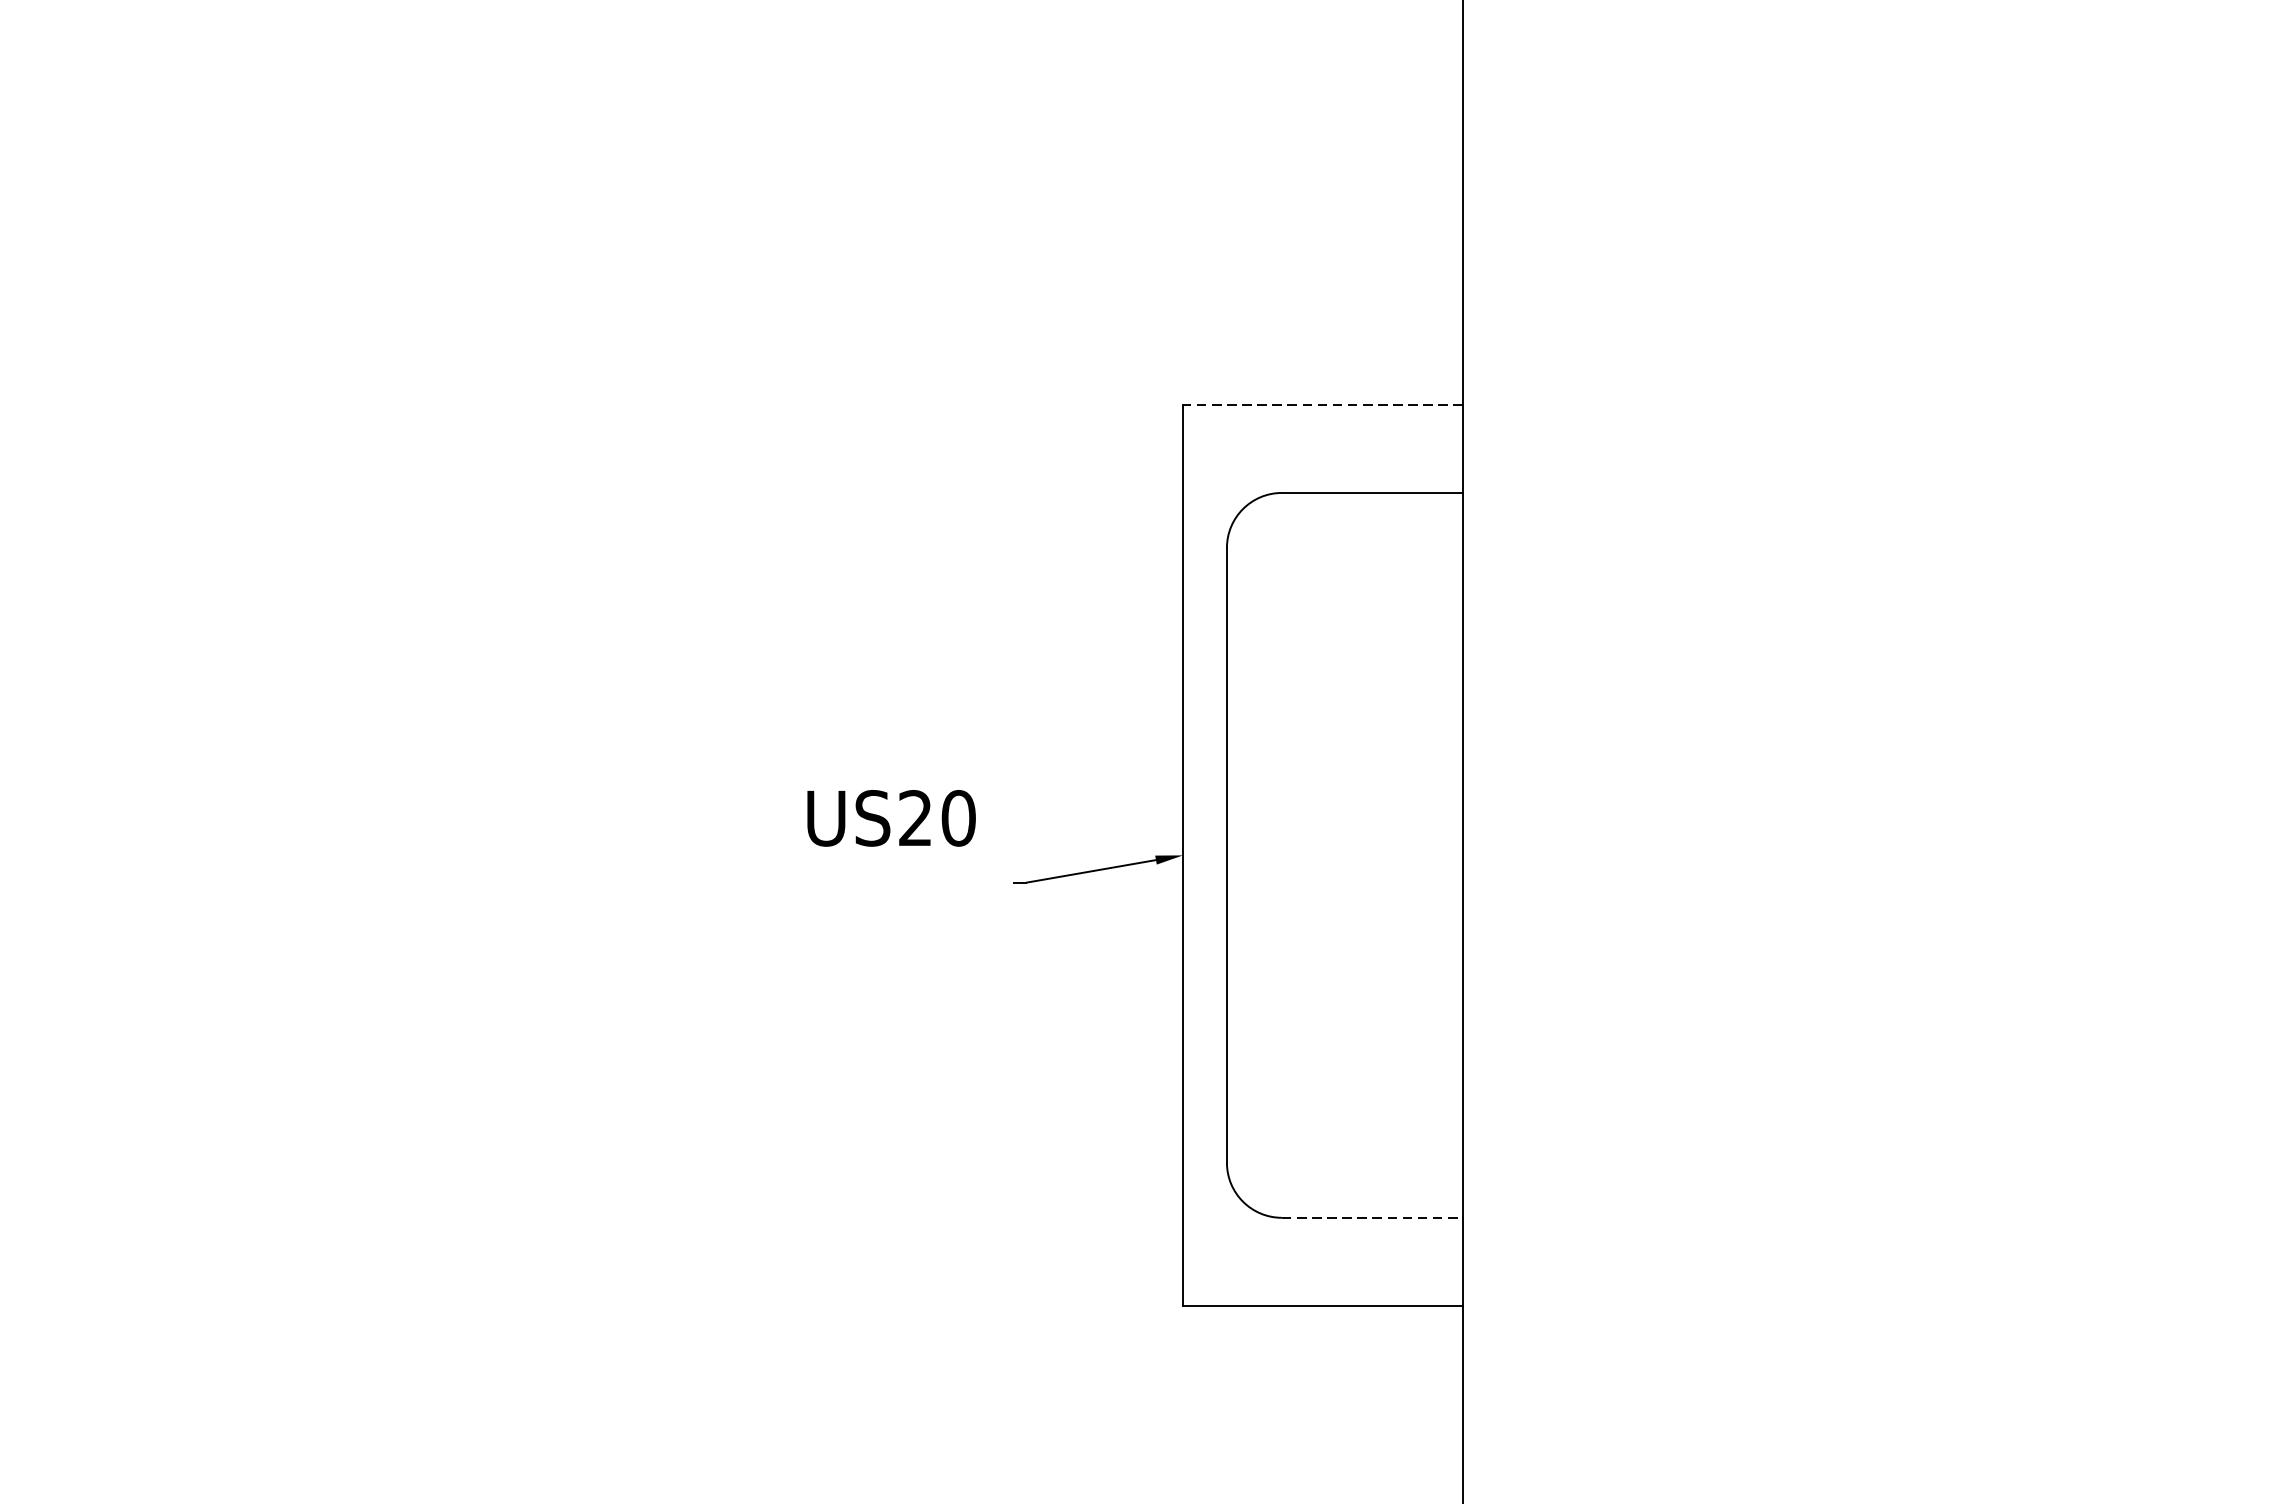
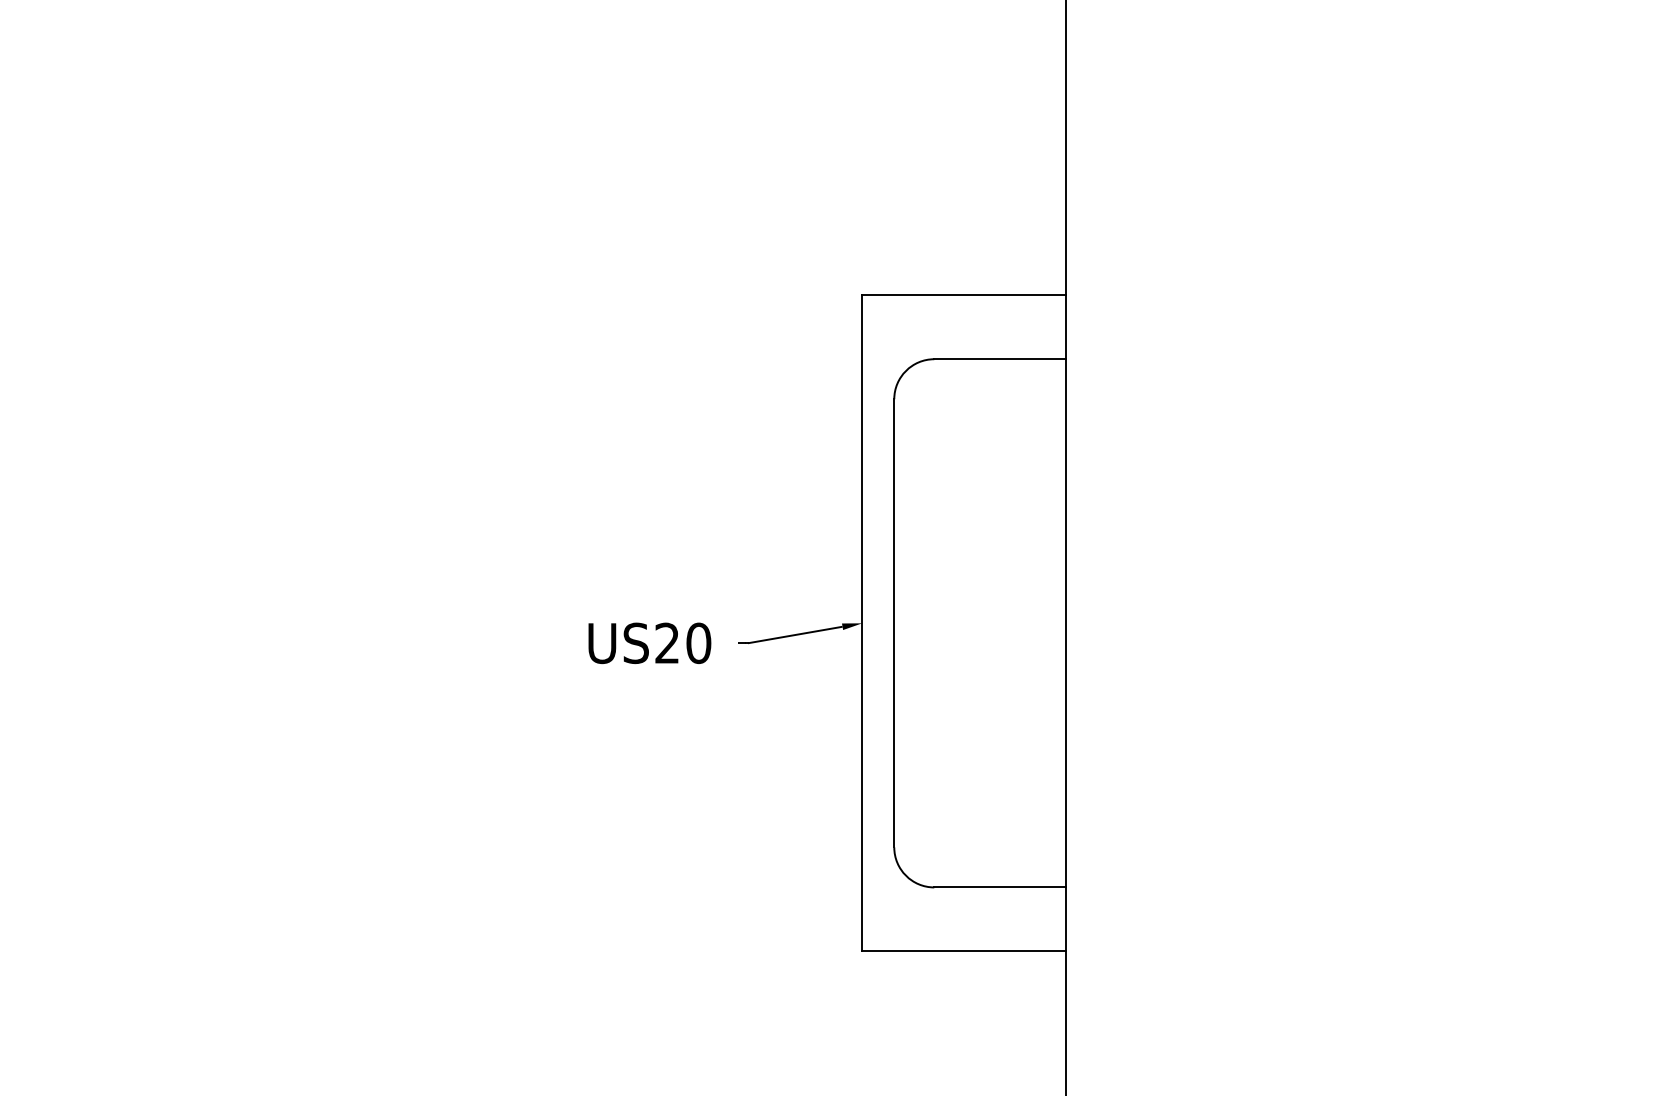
line: (1321, 405) -> (963, 295), dashed -> solid
text: (891, 818) -> (649, 643), moved
line: (1372, 1217) -> (1000, 887), dashed -> solid

